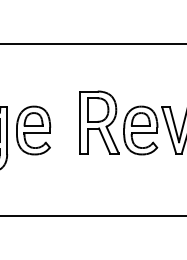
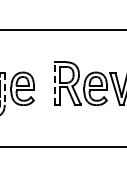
line: (80, 121) -> (54, 82), solid -> dashed
line: (6, 131) -> (4, 89), solid -> dashed

